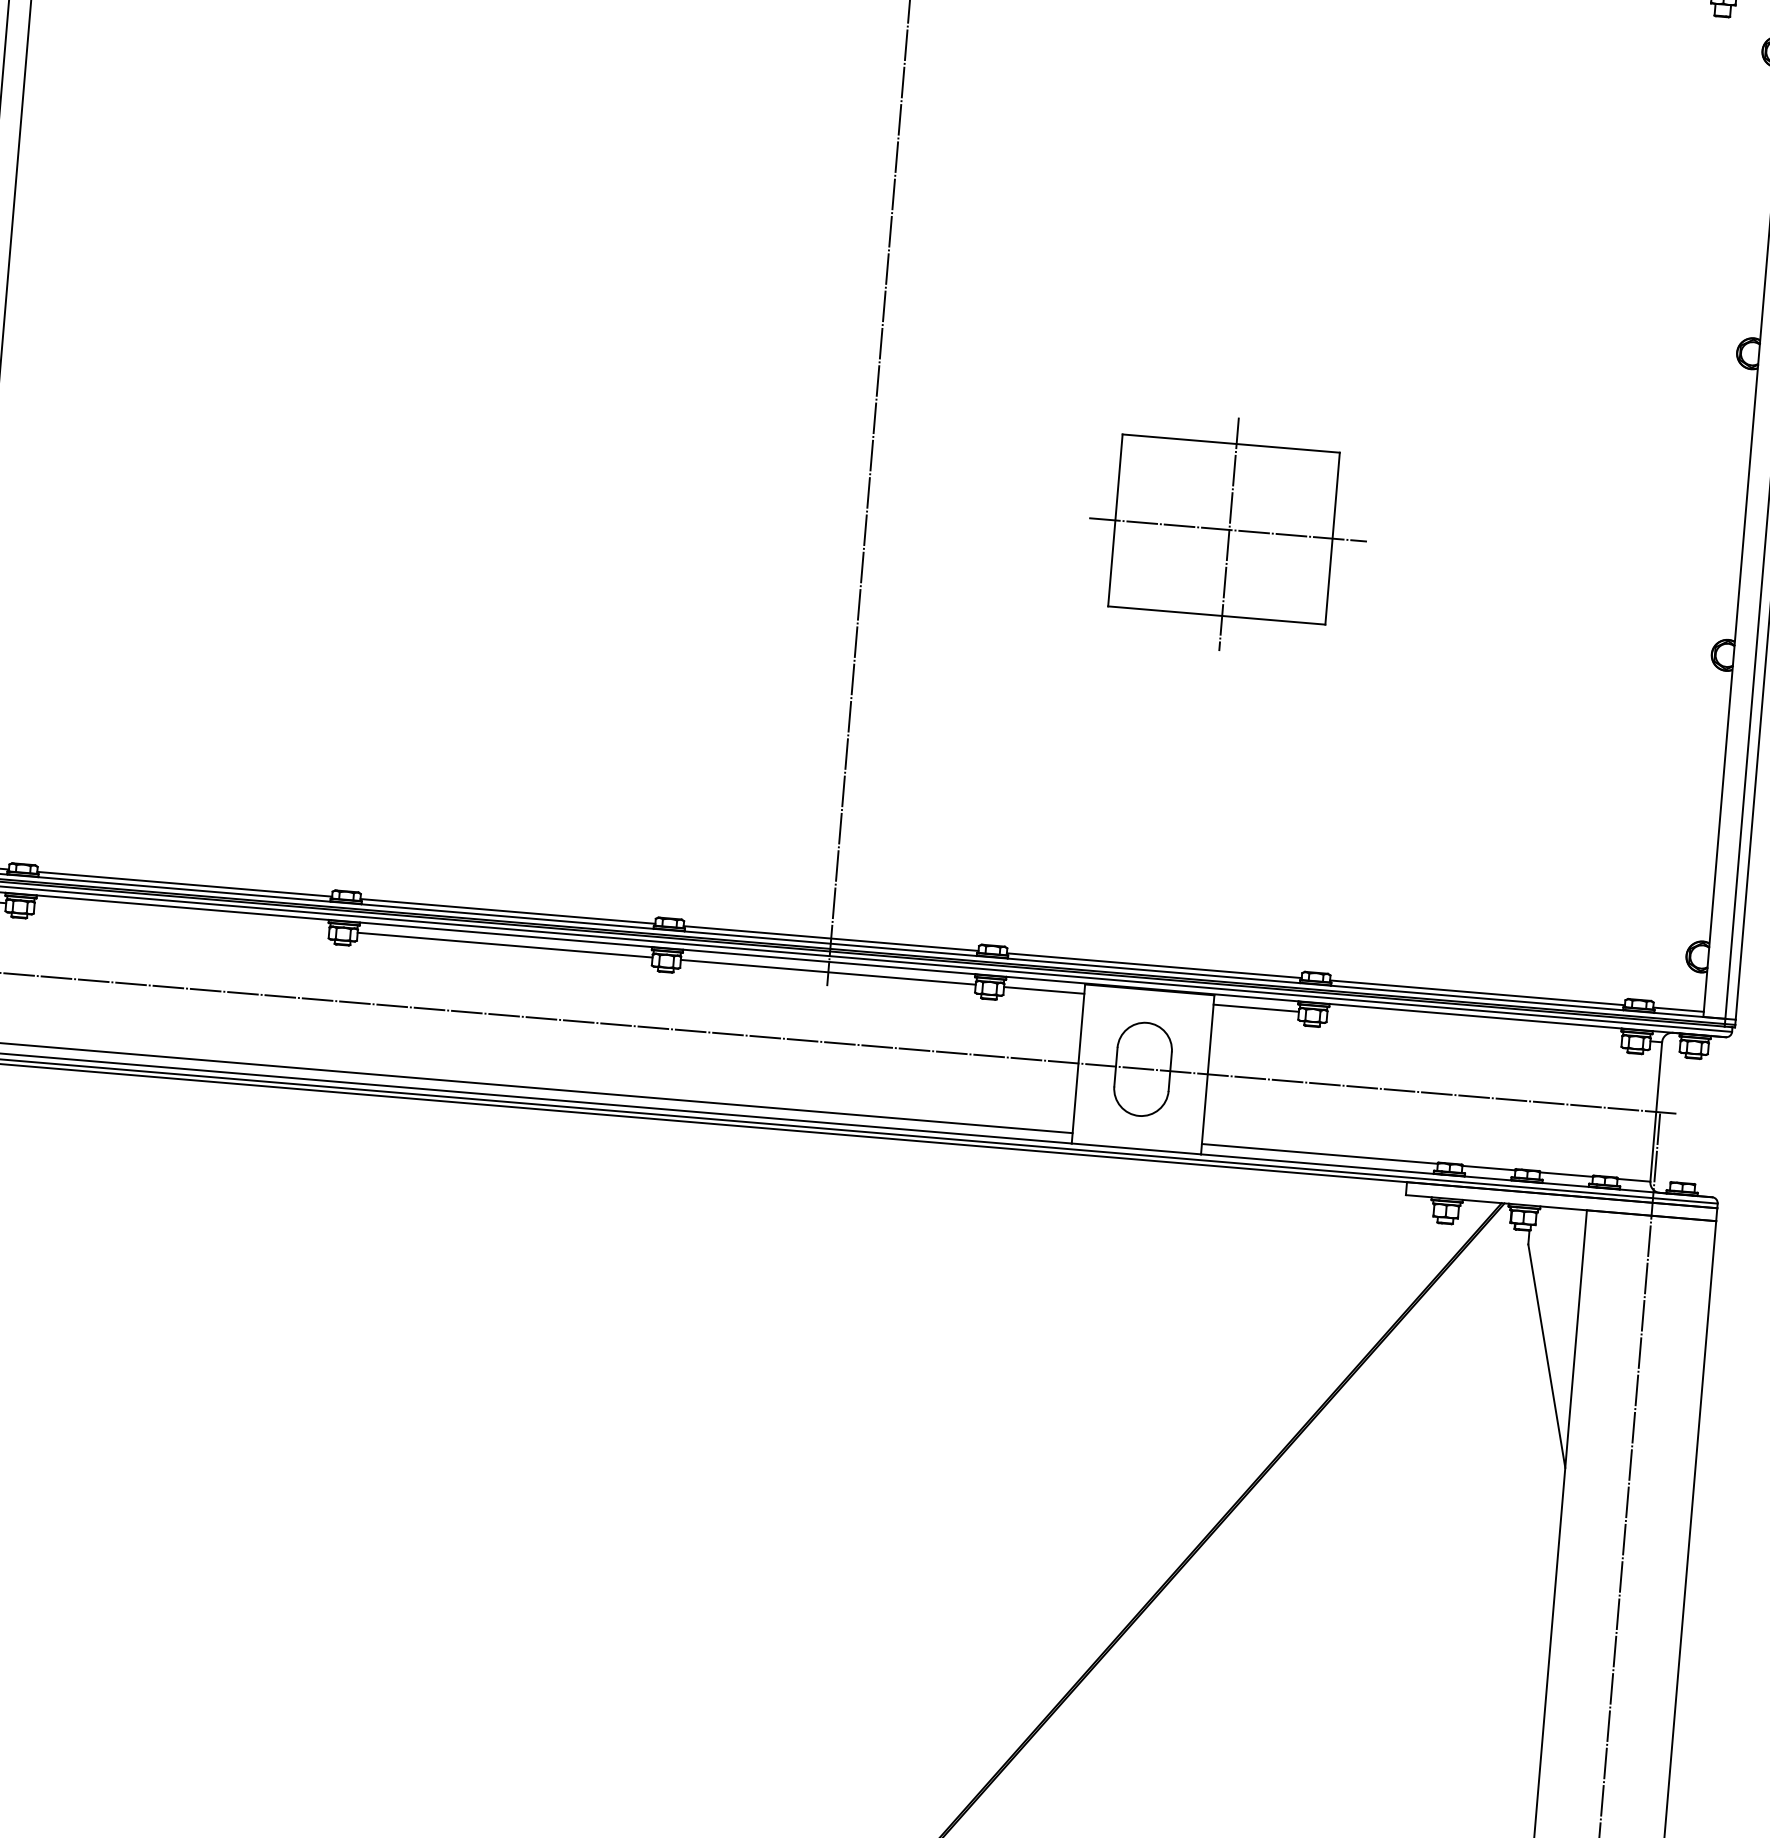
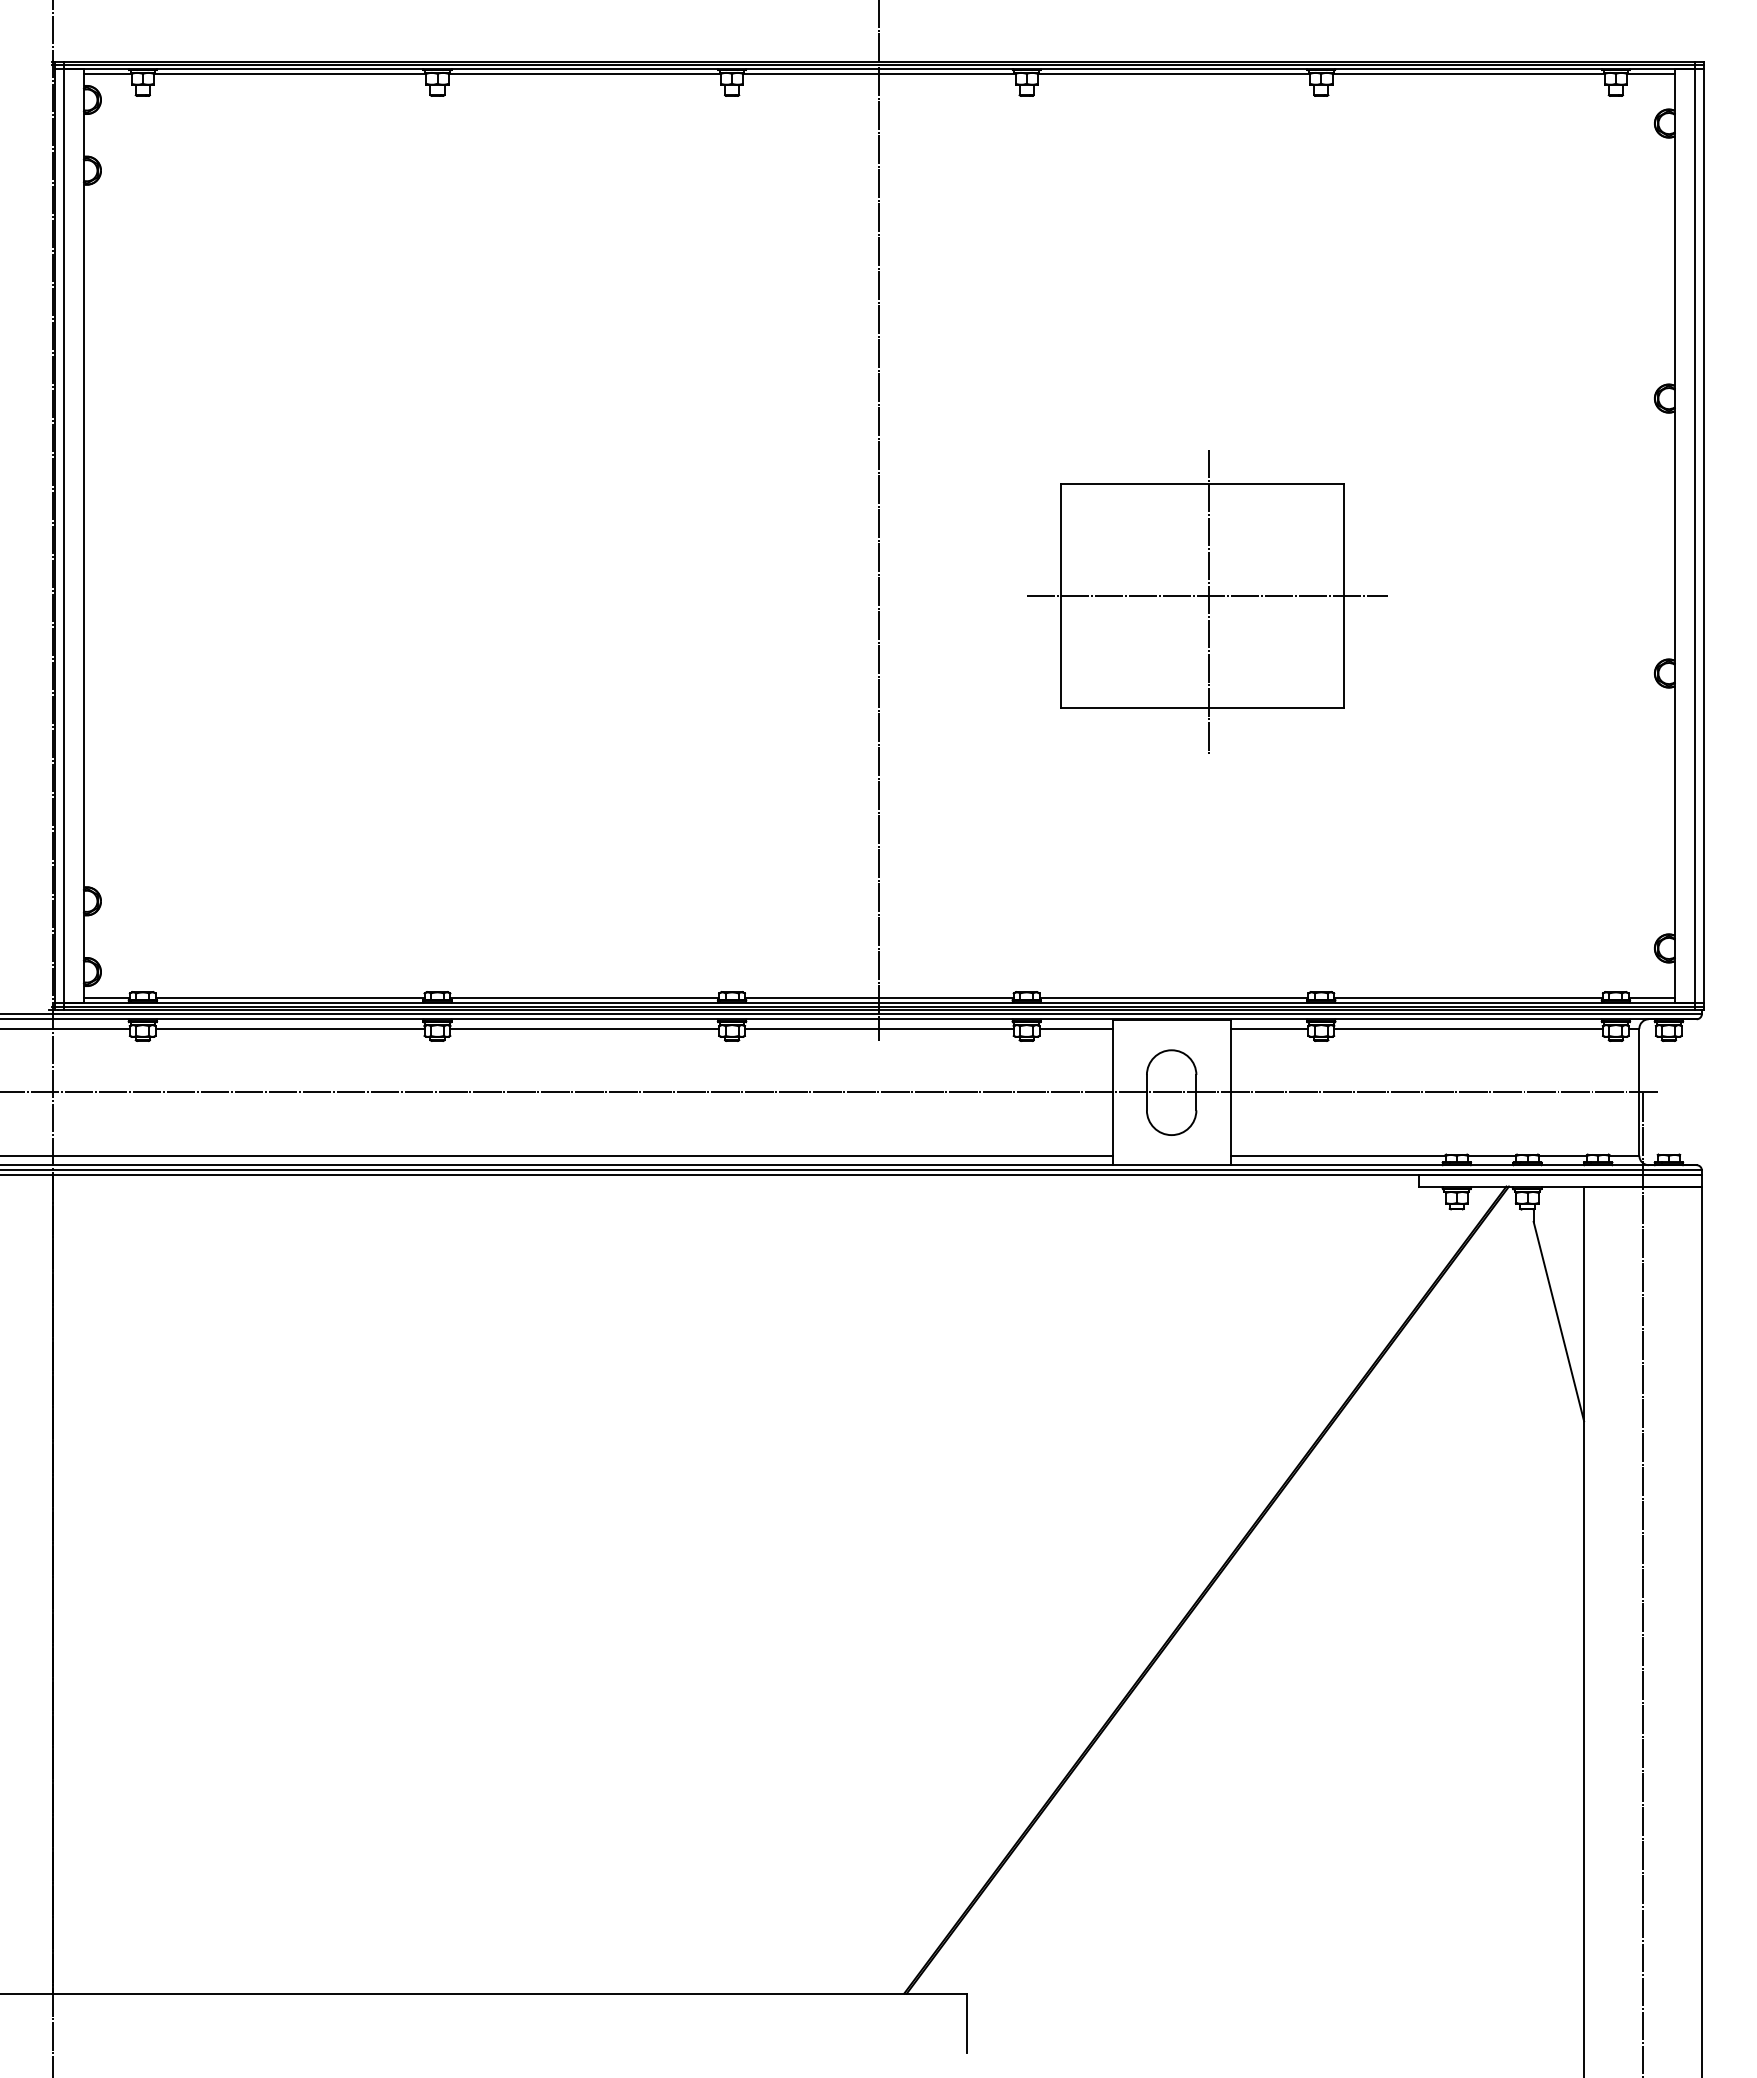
part: (1227, 533) -> (1207, 601), size x1.43
line: (181, 917) -> (289, 1028), added
line: (1474, 1026) -> (1468, 1028), added

